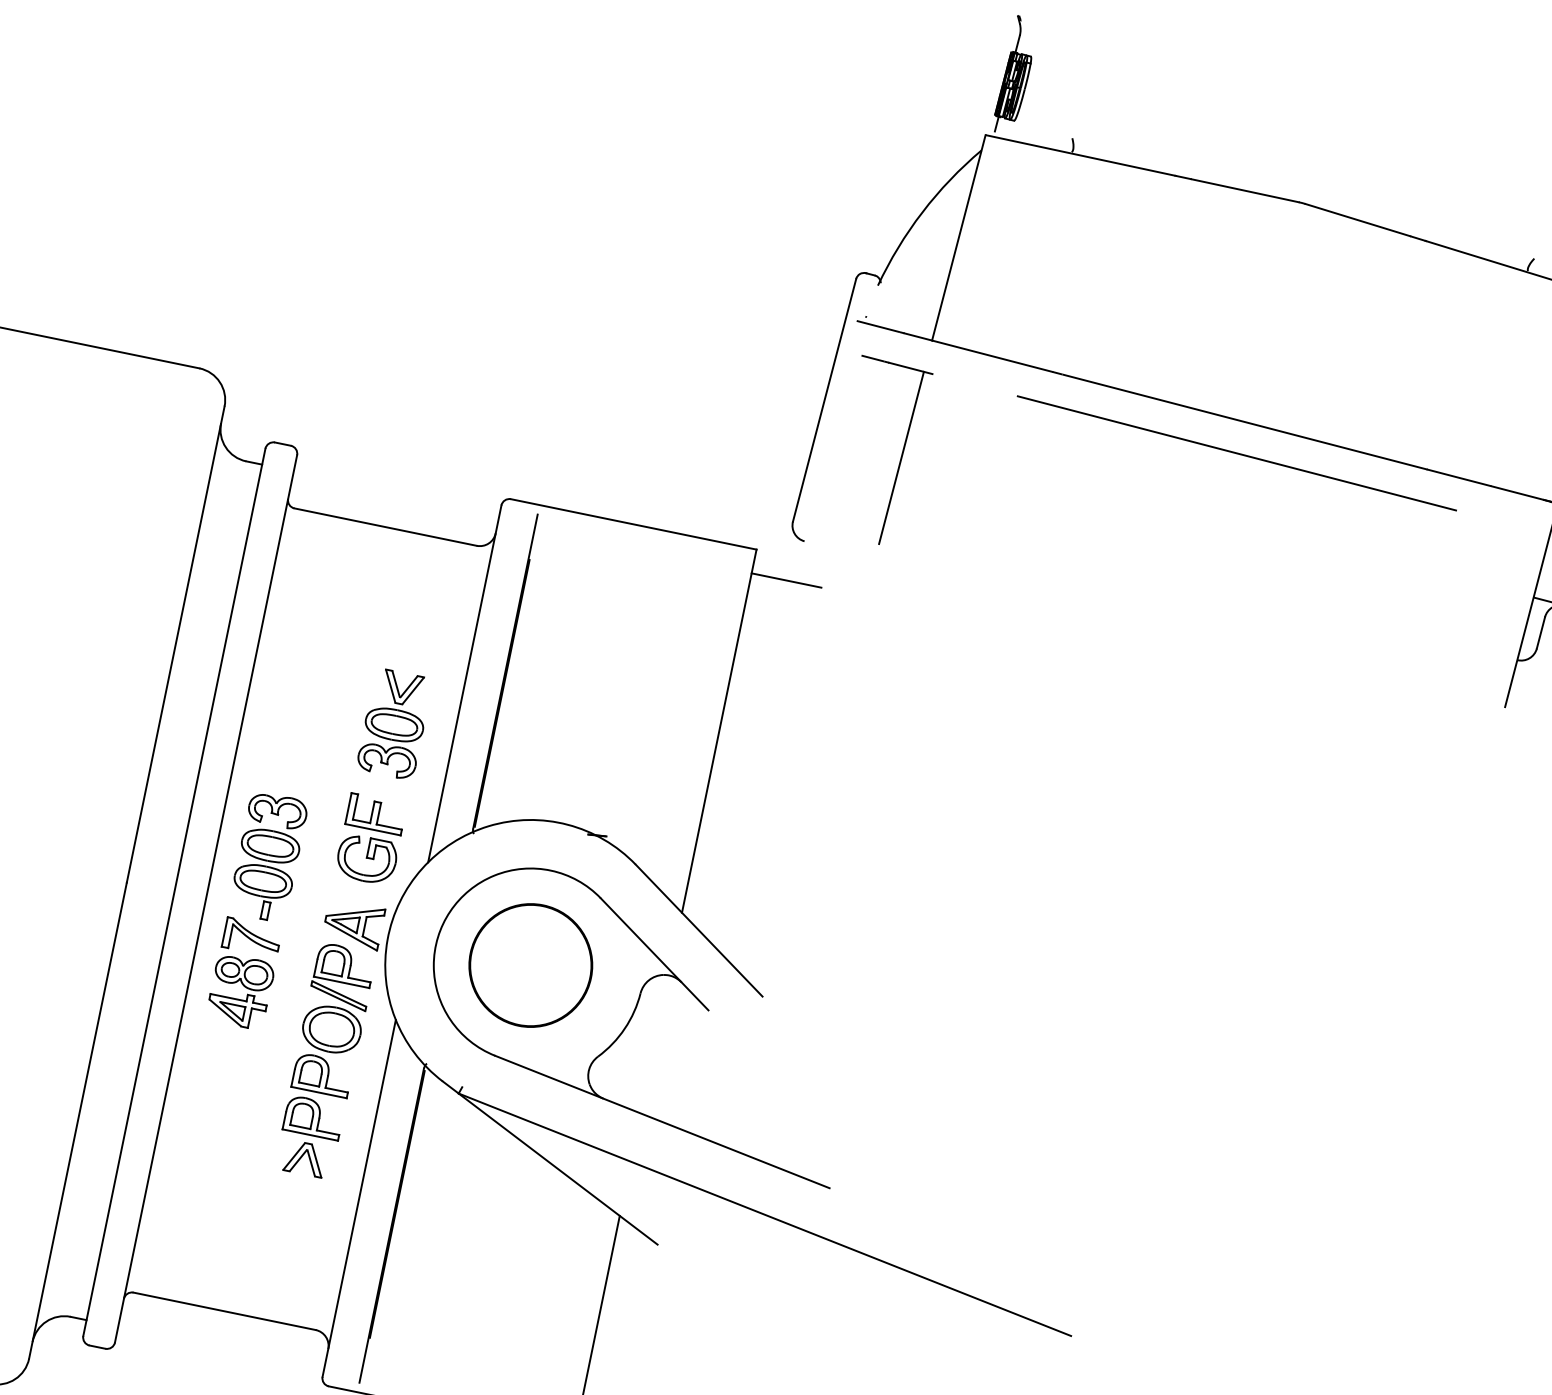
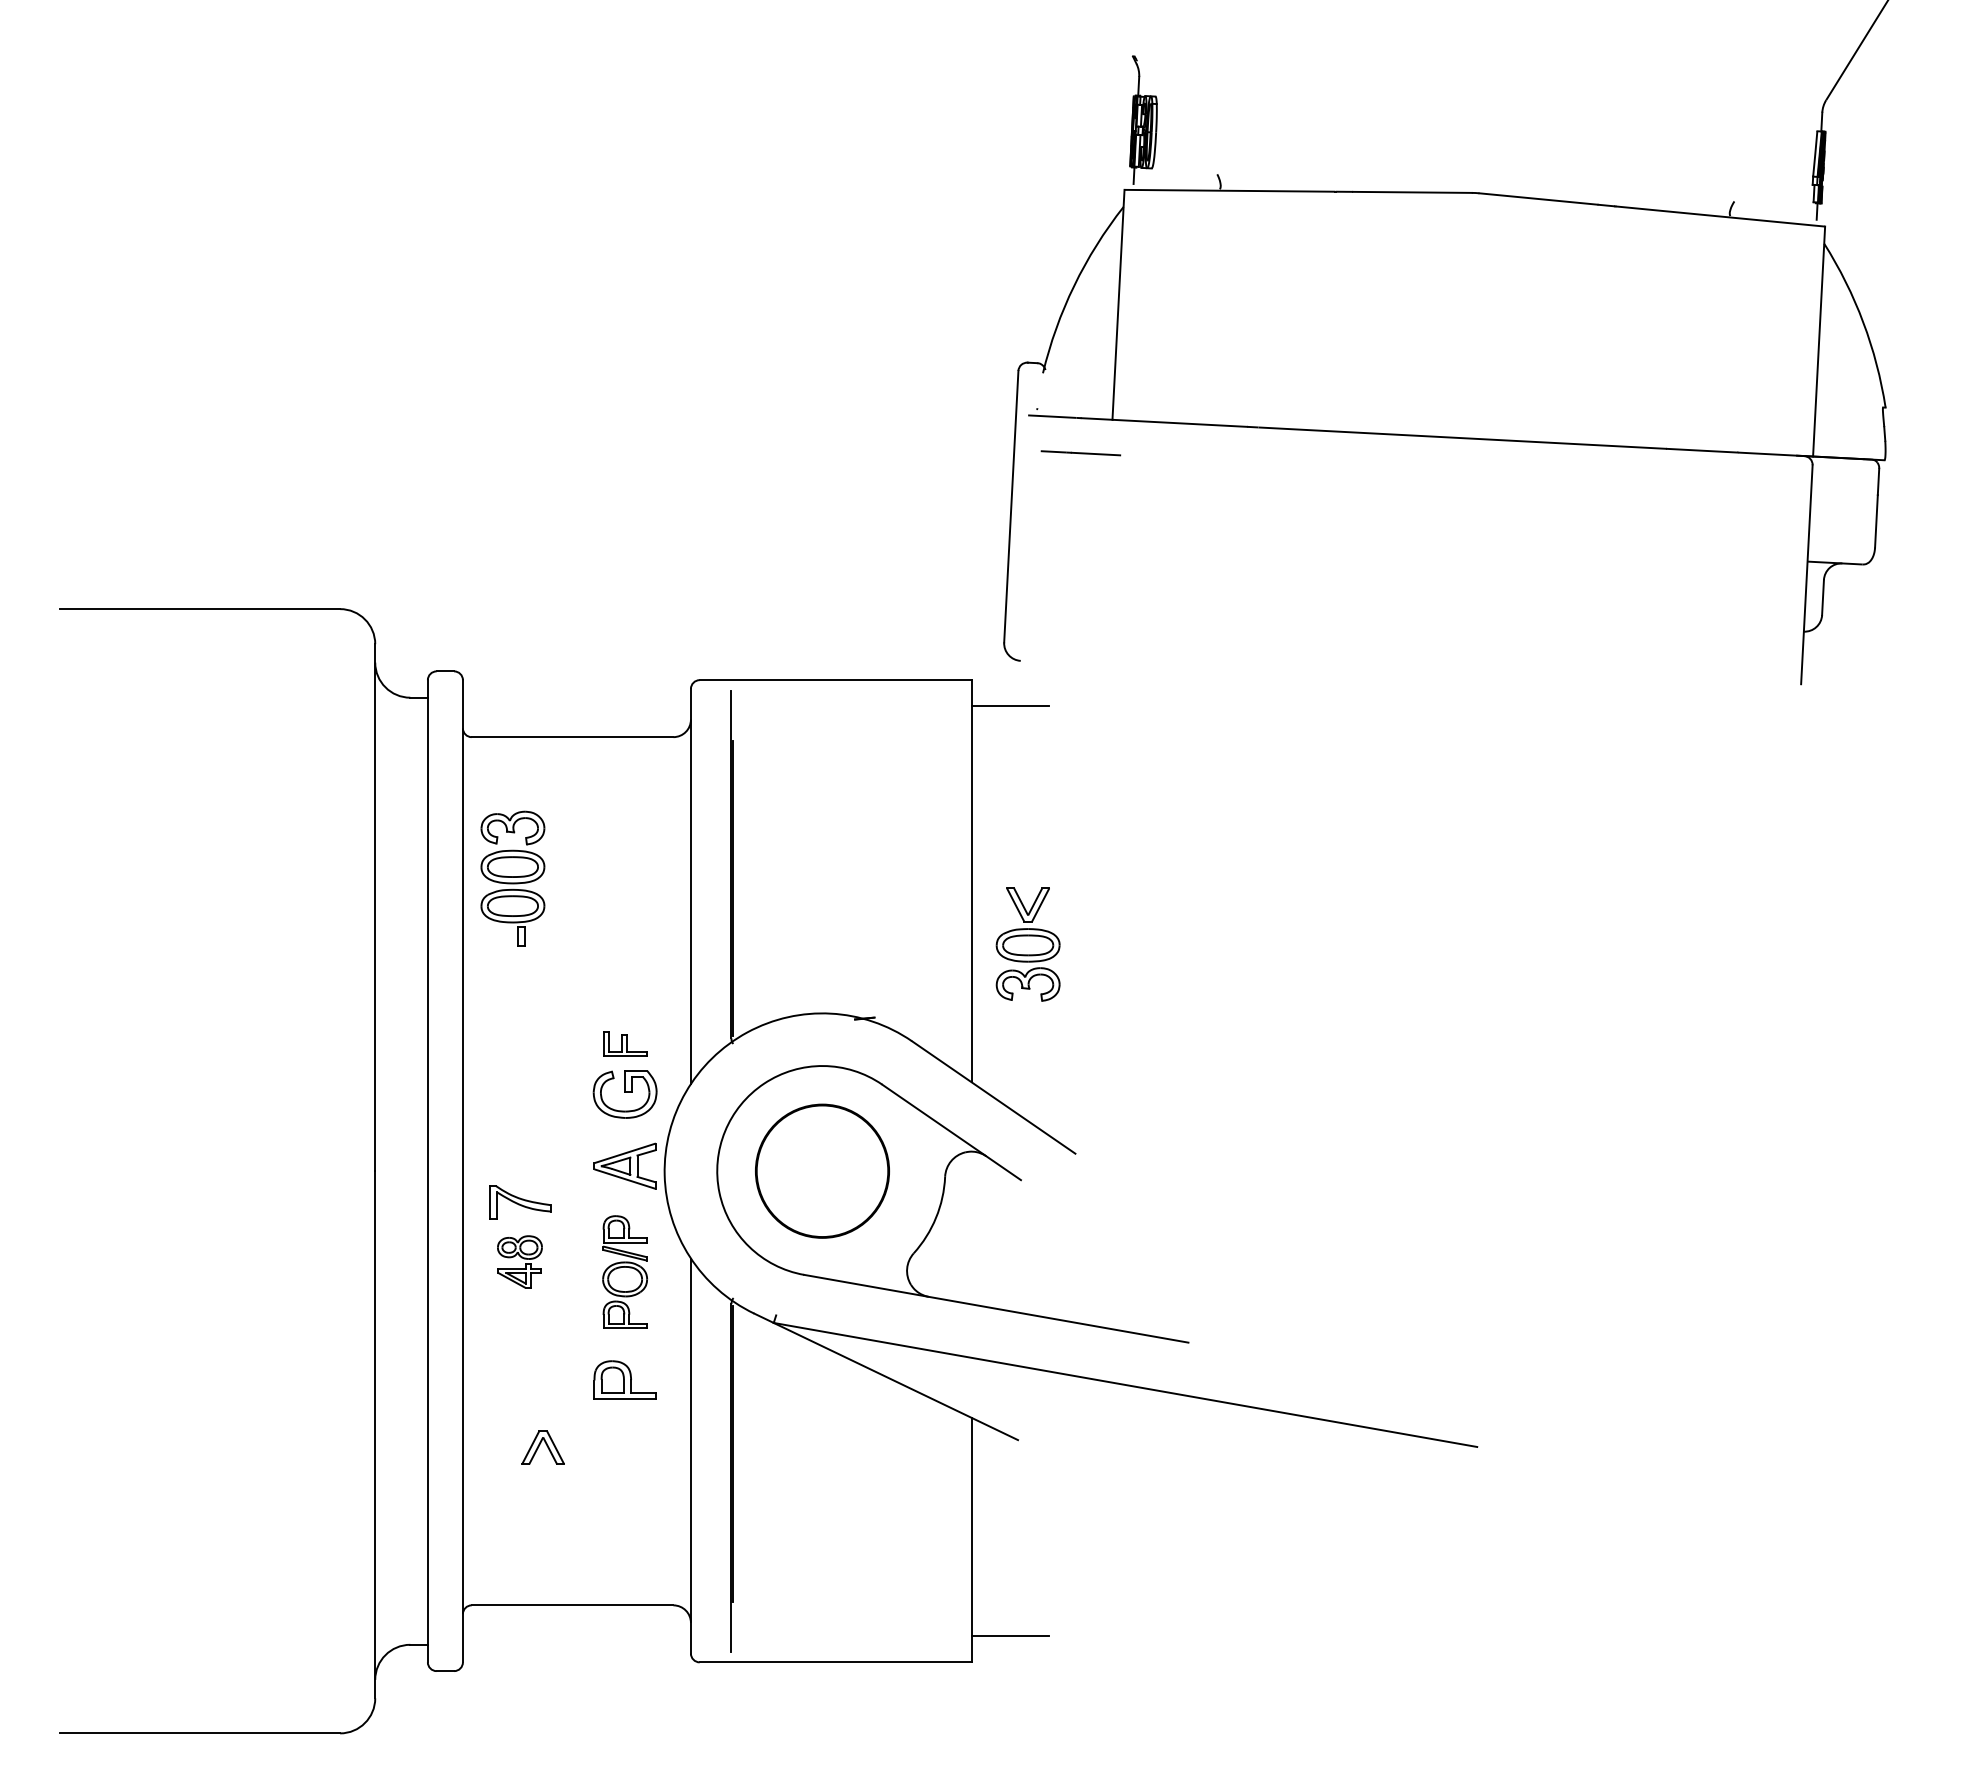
line: (1236, 453) -> (1460, 473), removed
line: (901, 457) -> (1105, 550), removed
part: (394, 724) -> (1027, 944), moved
part: (375, 813) -> (624, 1043), size x0.7
part: (268, 856) -> (512, 878), moved
part: (240, 990) -> (519, 1261), size x0.7
part: (333, 1019) -> (624, 1271), size x0.7
part: (304, 1158) -> (542, 1447), moved

